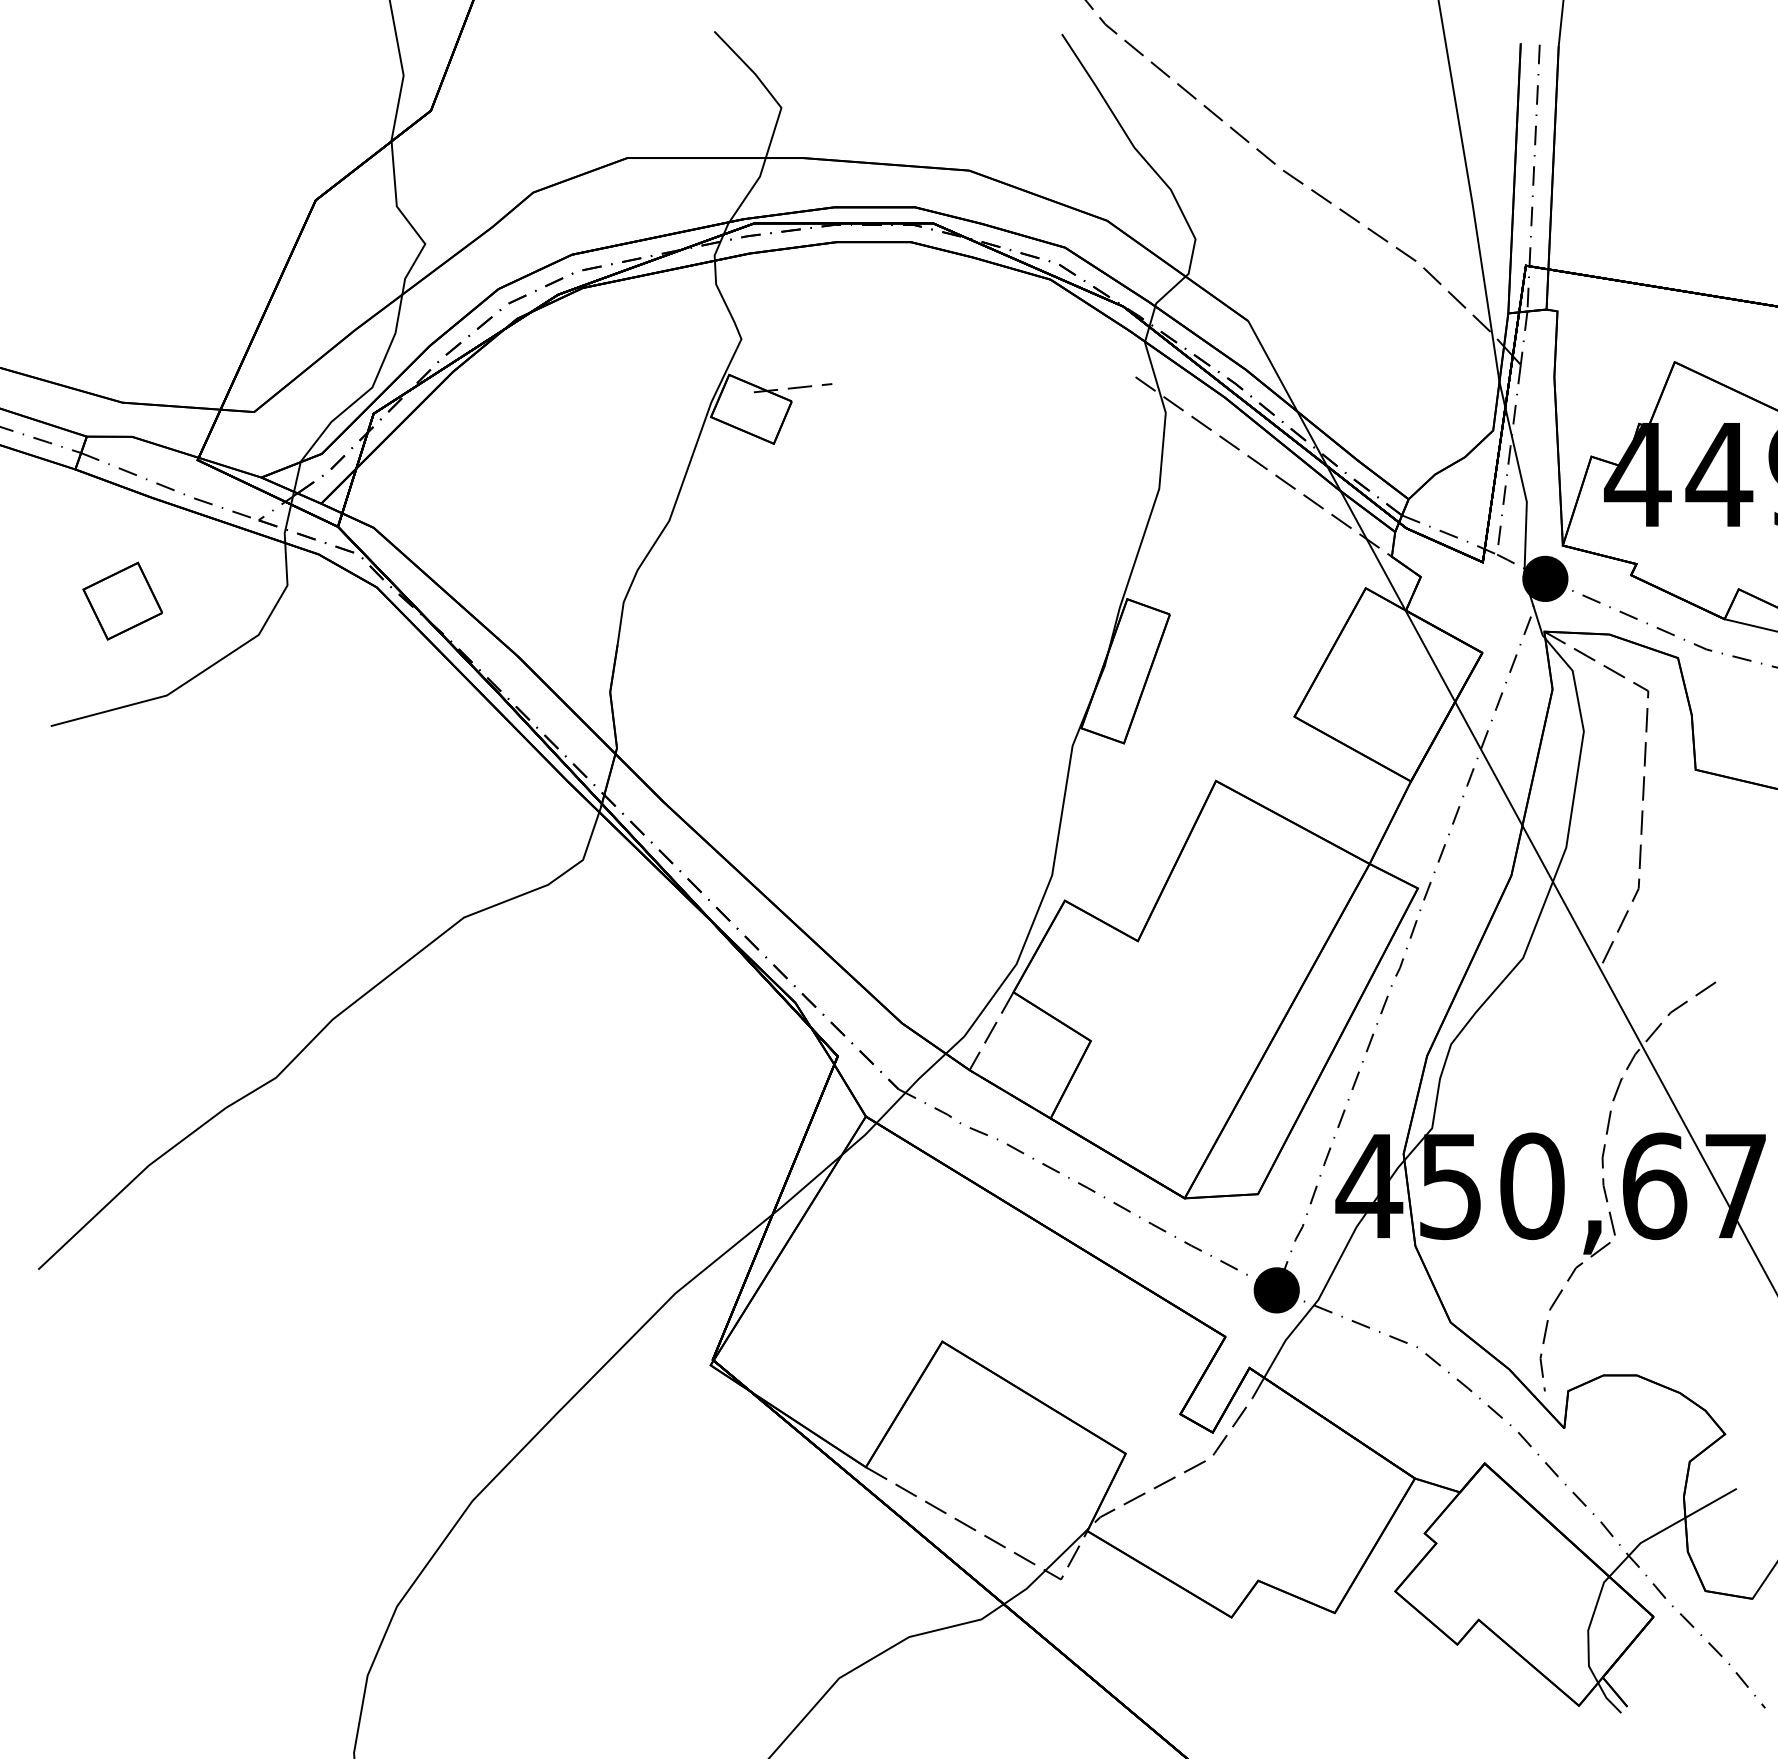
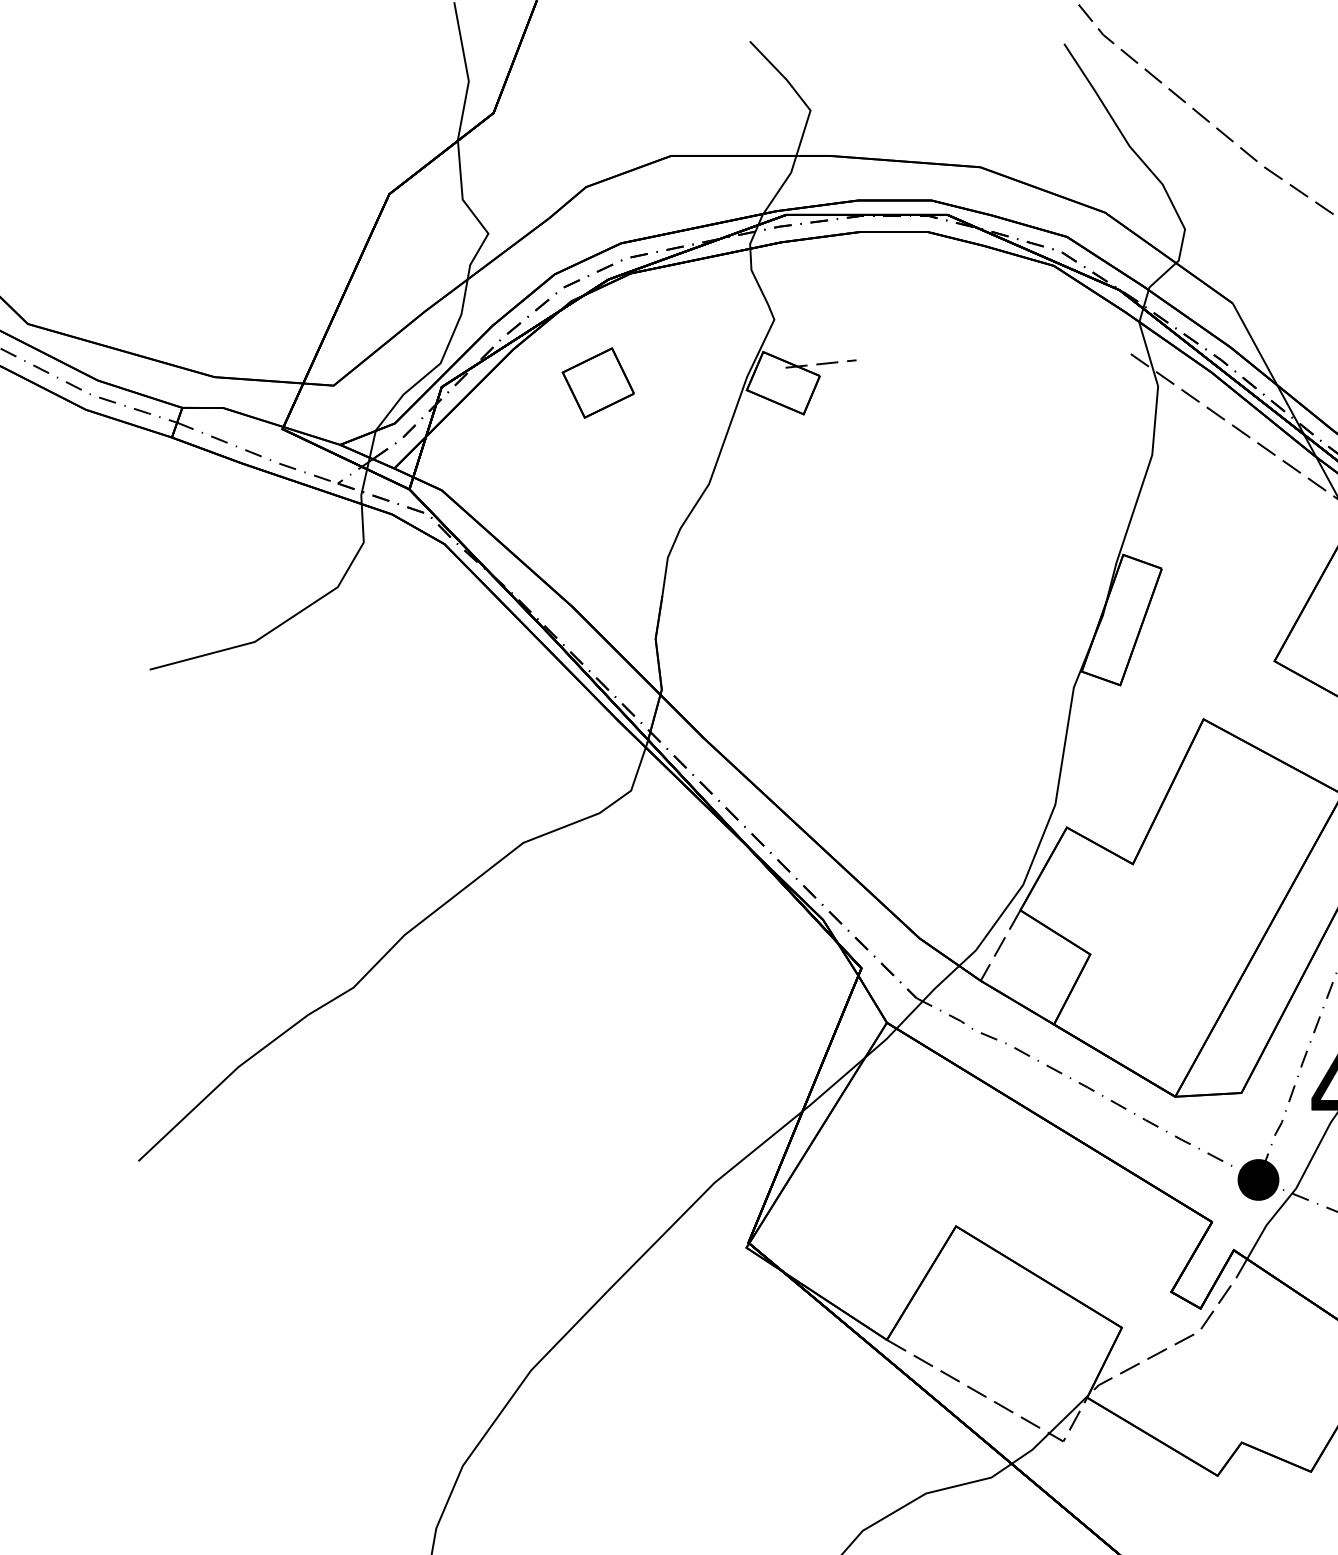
part: (122, 600) -> (598, 382), moved

